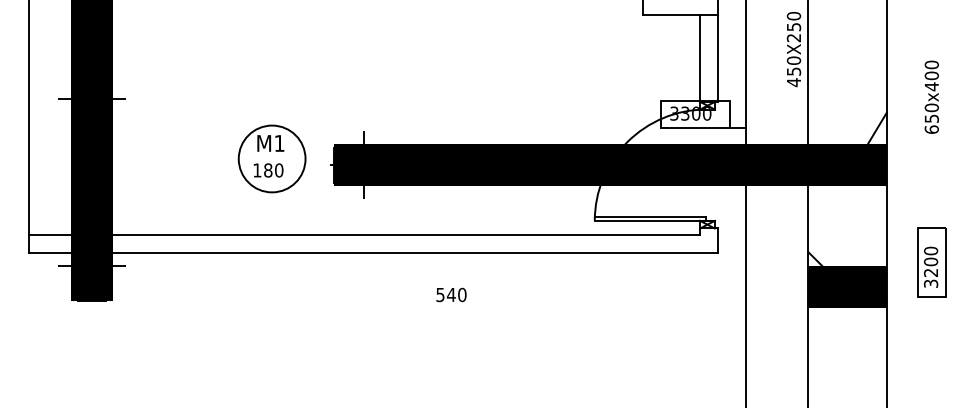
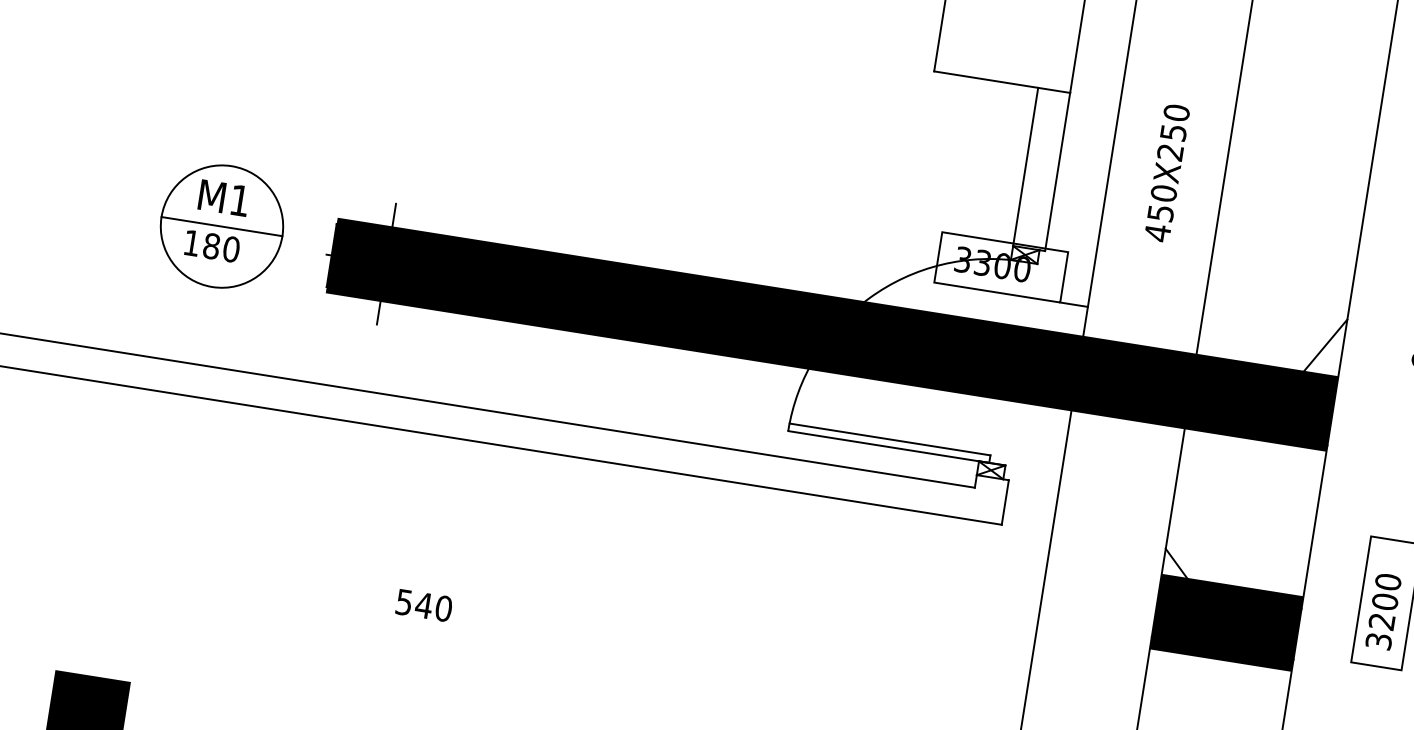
text: (793, 49) -> (1166, 173), moved
line: (271, 158) -> (220, 225), added
text: (451, 294) -> (424, 604), moved

